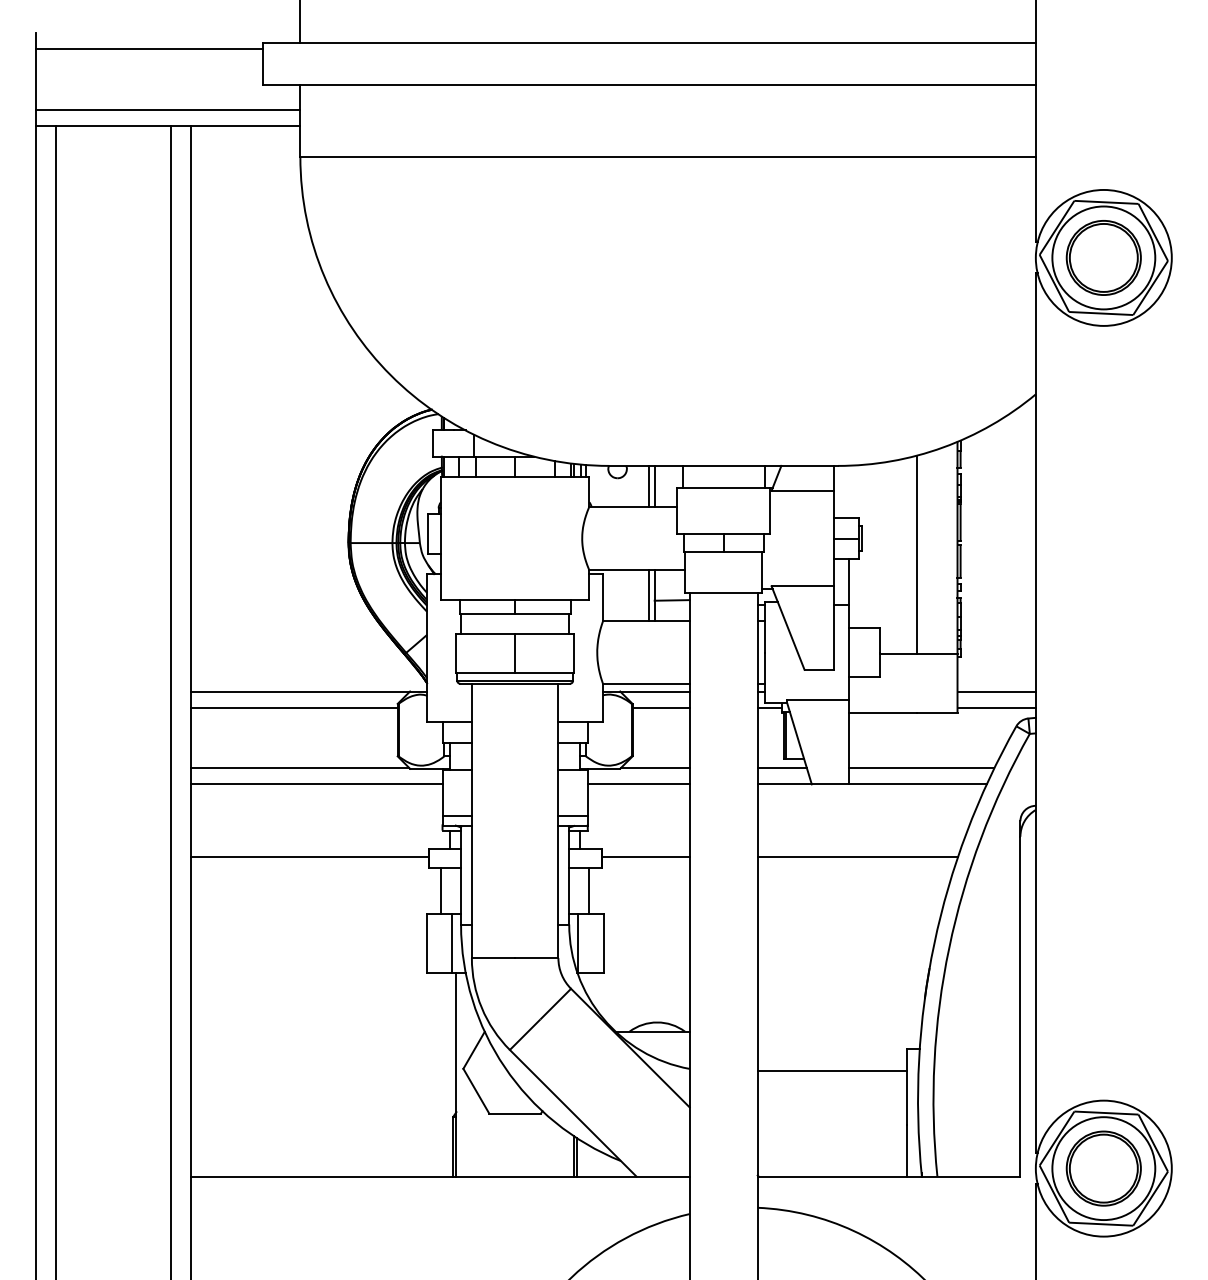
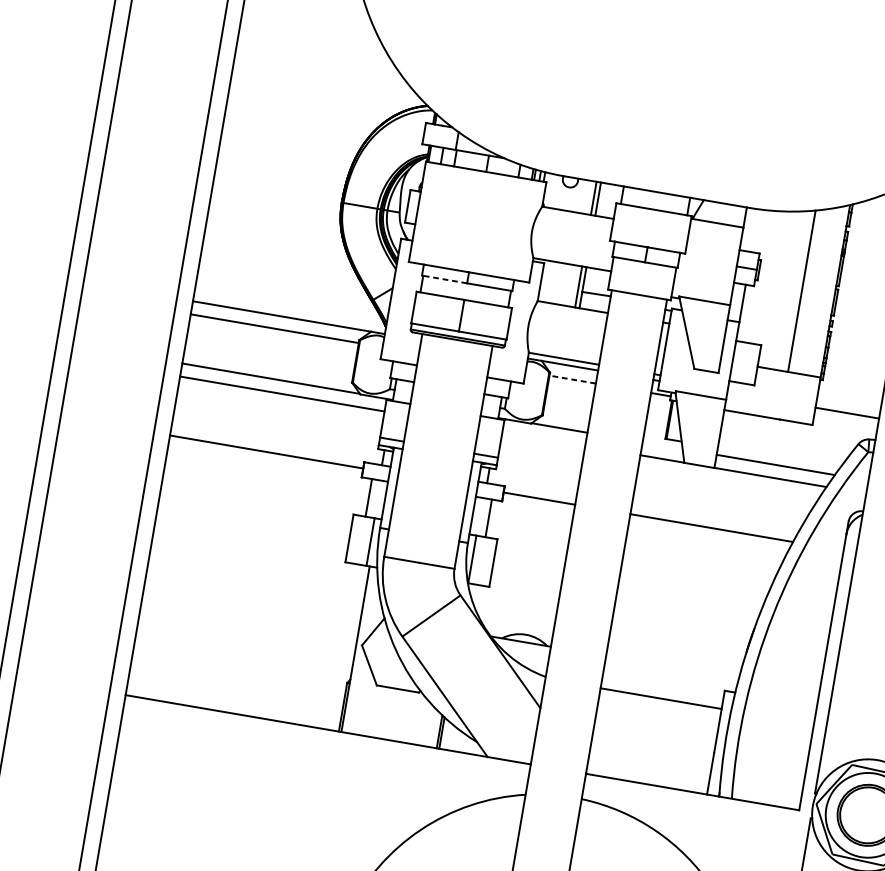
line: (487, 613) -> (444, 279), solid -> dashed
line: (661, 707) -> (572, 379), solid -> dashed
line: (996, 707) -> (844, 426), removed
line: (781, 768) -> (661, 445), removed
line: (638, 784) -> (543, 438), removed

